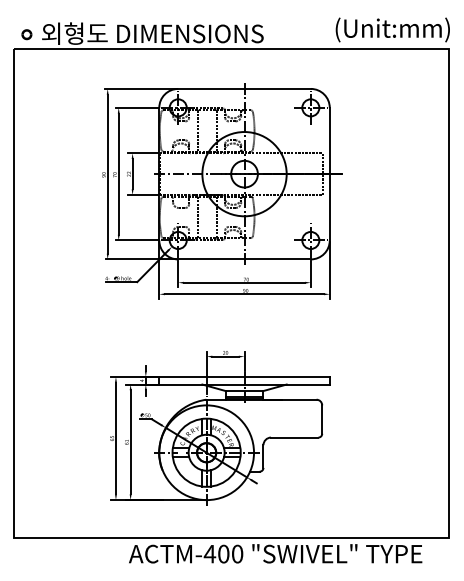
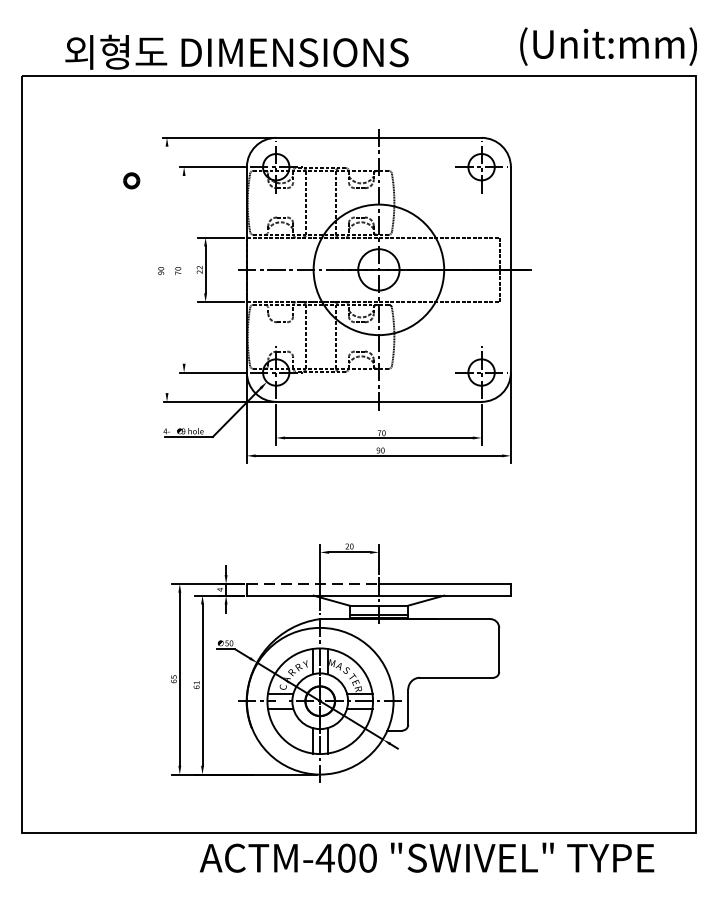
part: (26, 34) -> (131, 180), moved
line: (107, 173) -> (166, 268), removed
line: (118, 173) -> (183, 268), removed
line: (201, 376) -> (312, 583), solid -> dashed

